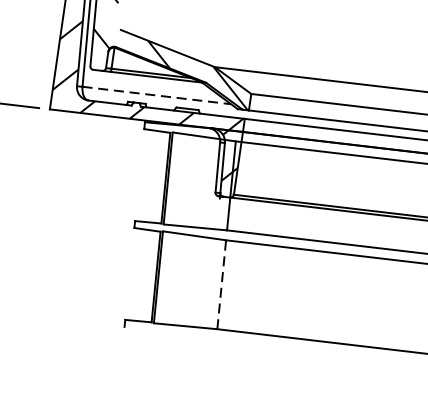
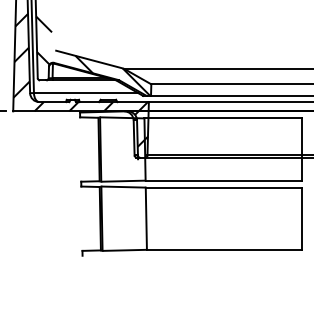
line: (157, 96) -> (86, 93), dashed -> solid
line: (221, 284) -> (146, 218), dashed -> solid

